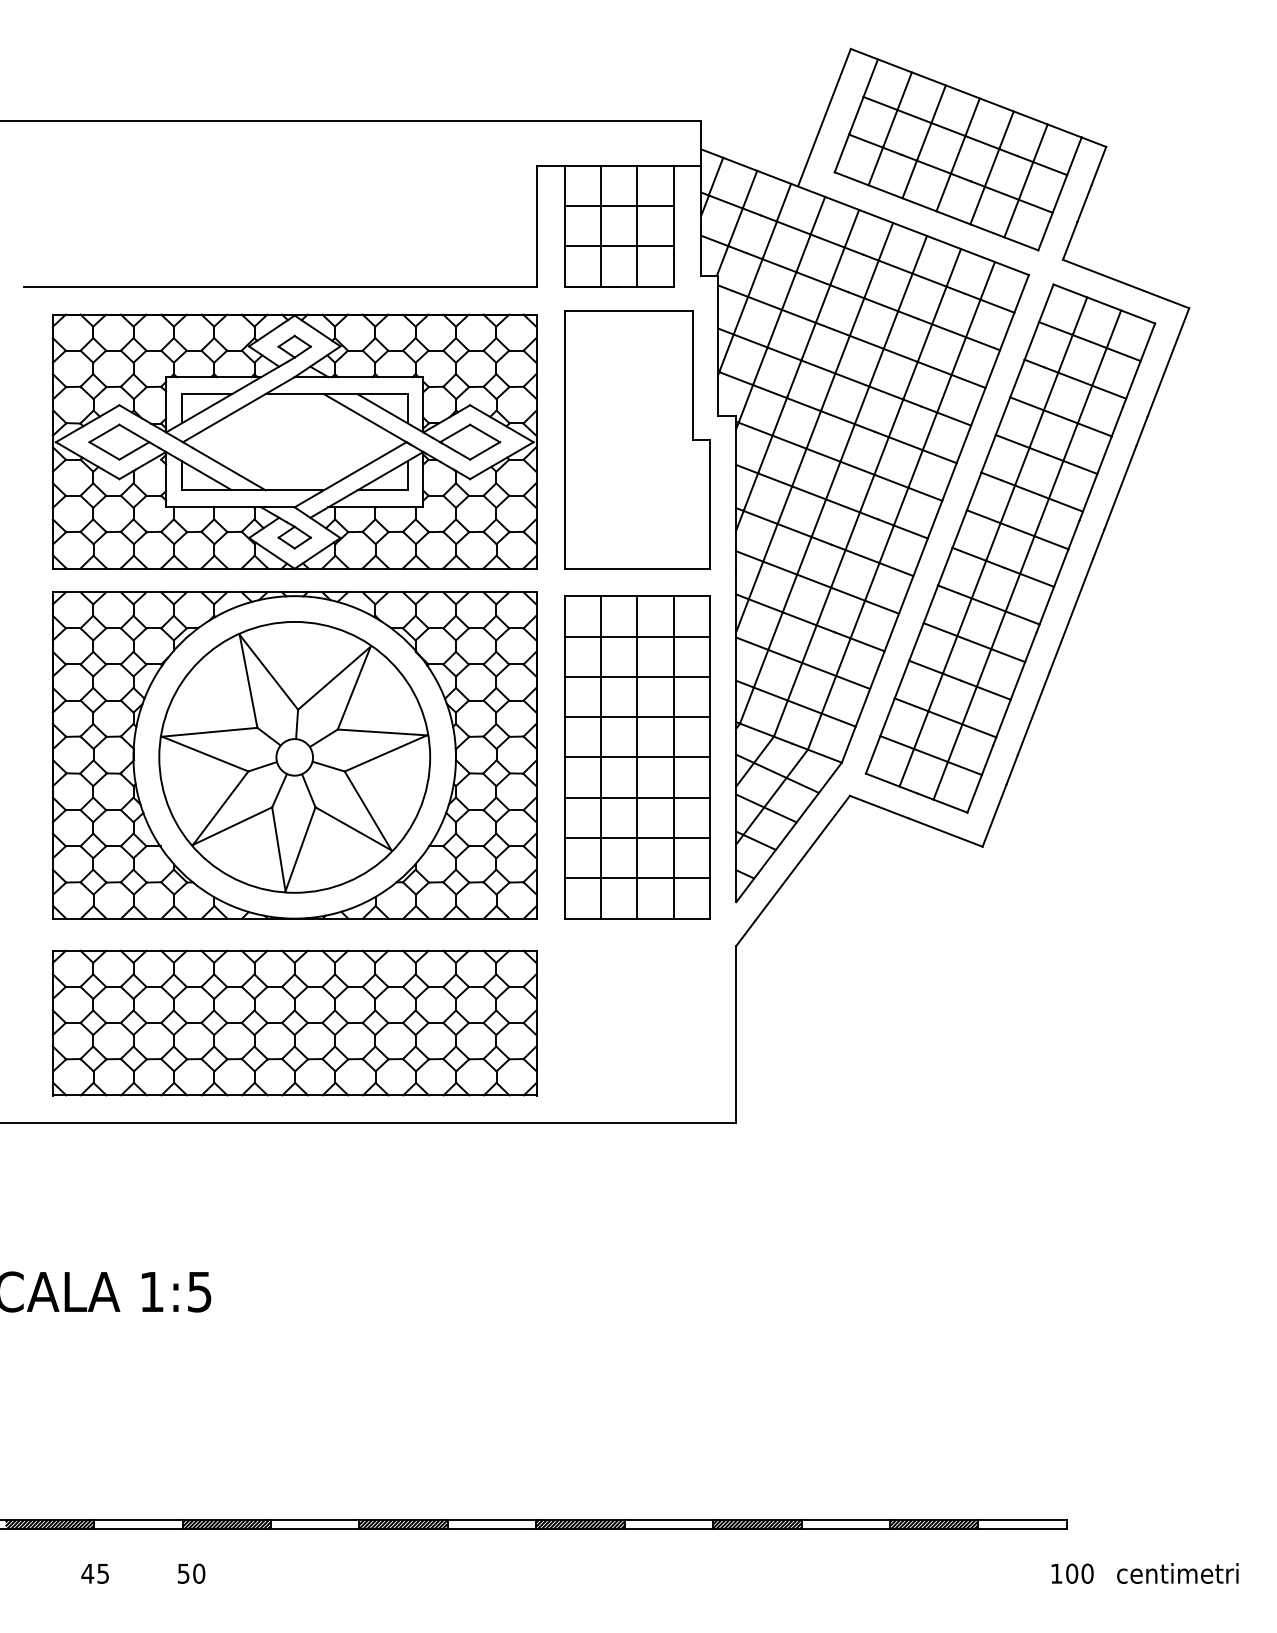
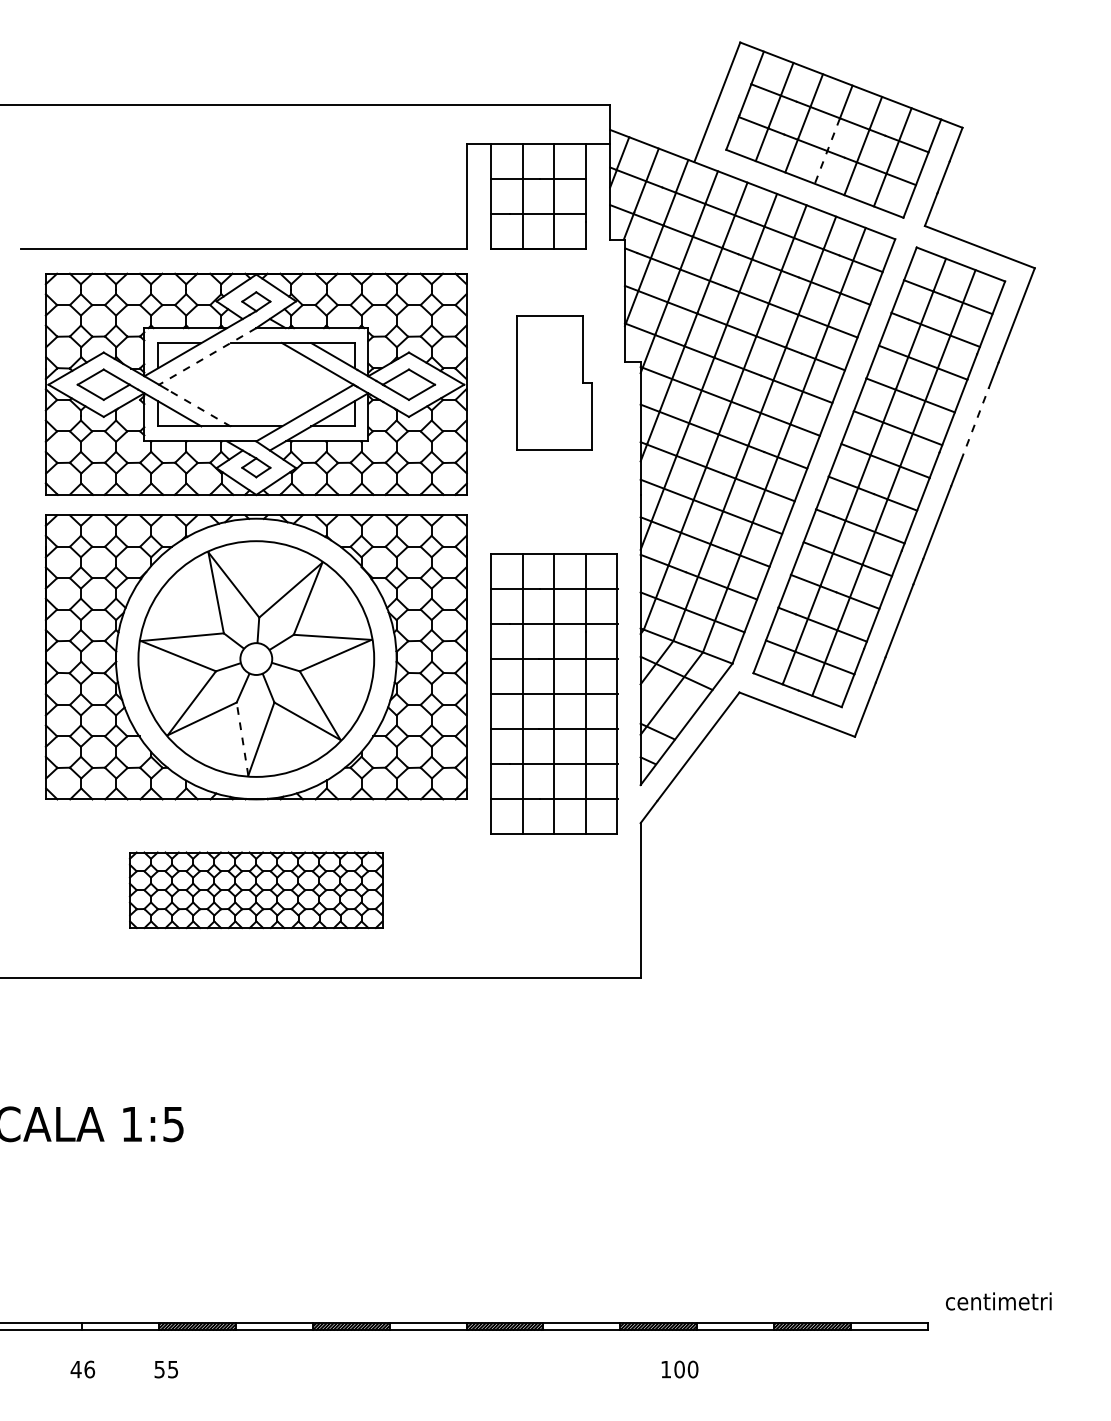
line: (950, 174) -> (827, 151), solid -> dashed
line: (238, 409) -> (207, 356), solid -> dashed
part: (637, 439) -> (554, 382), size x0.6
line: (229, 469) -> (199, 408), solid -> dashed
line: (1120, 487) -> (974, 424), solid -> dashed
part: (637, 757) -> (554, 693), moved
line: (766, 808) -> (666, 703), removed
line: (278, 849) -> (242, 739), solid -> dashed
part: (294, 1022) -> (256, 889), size x0.6
hatch: (49, 1523) -> (42, 1325), removed
text: (103, 1573) -> (89, 1369), 45 -> 46
text: (199, 1573) -> (173, 1369), 50 -> 55
text: (1072, 1573) -> (679, 1369), moved
text: (1177, 1573) -> (998, 1301), moved

